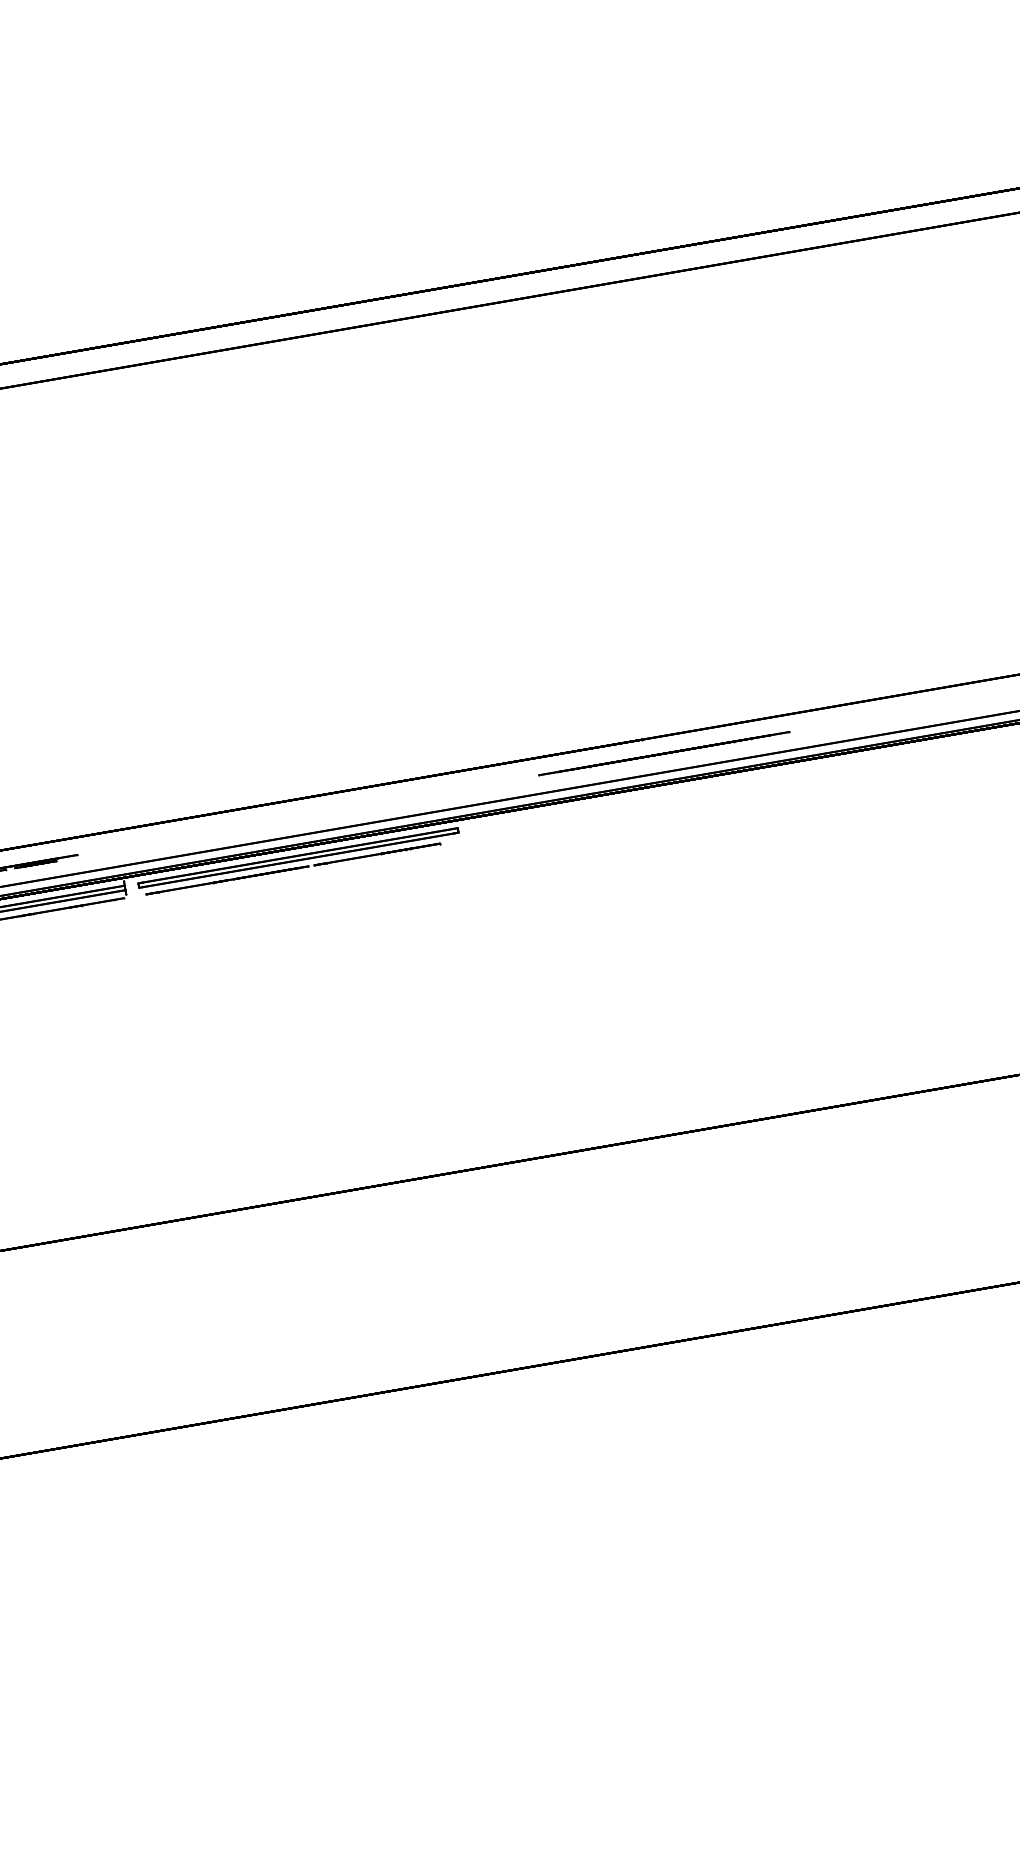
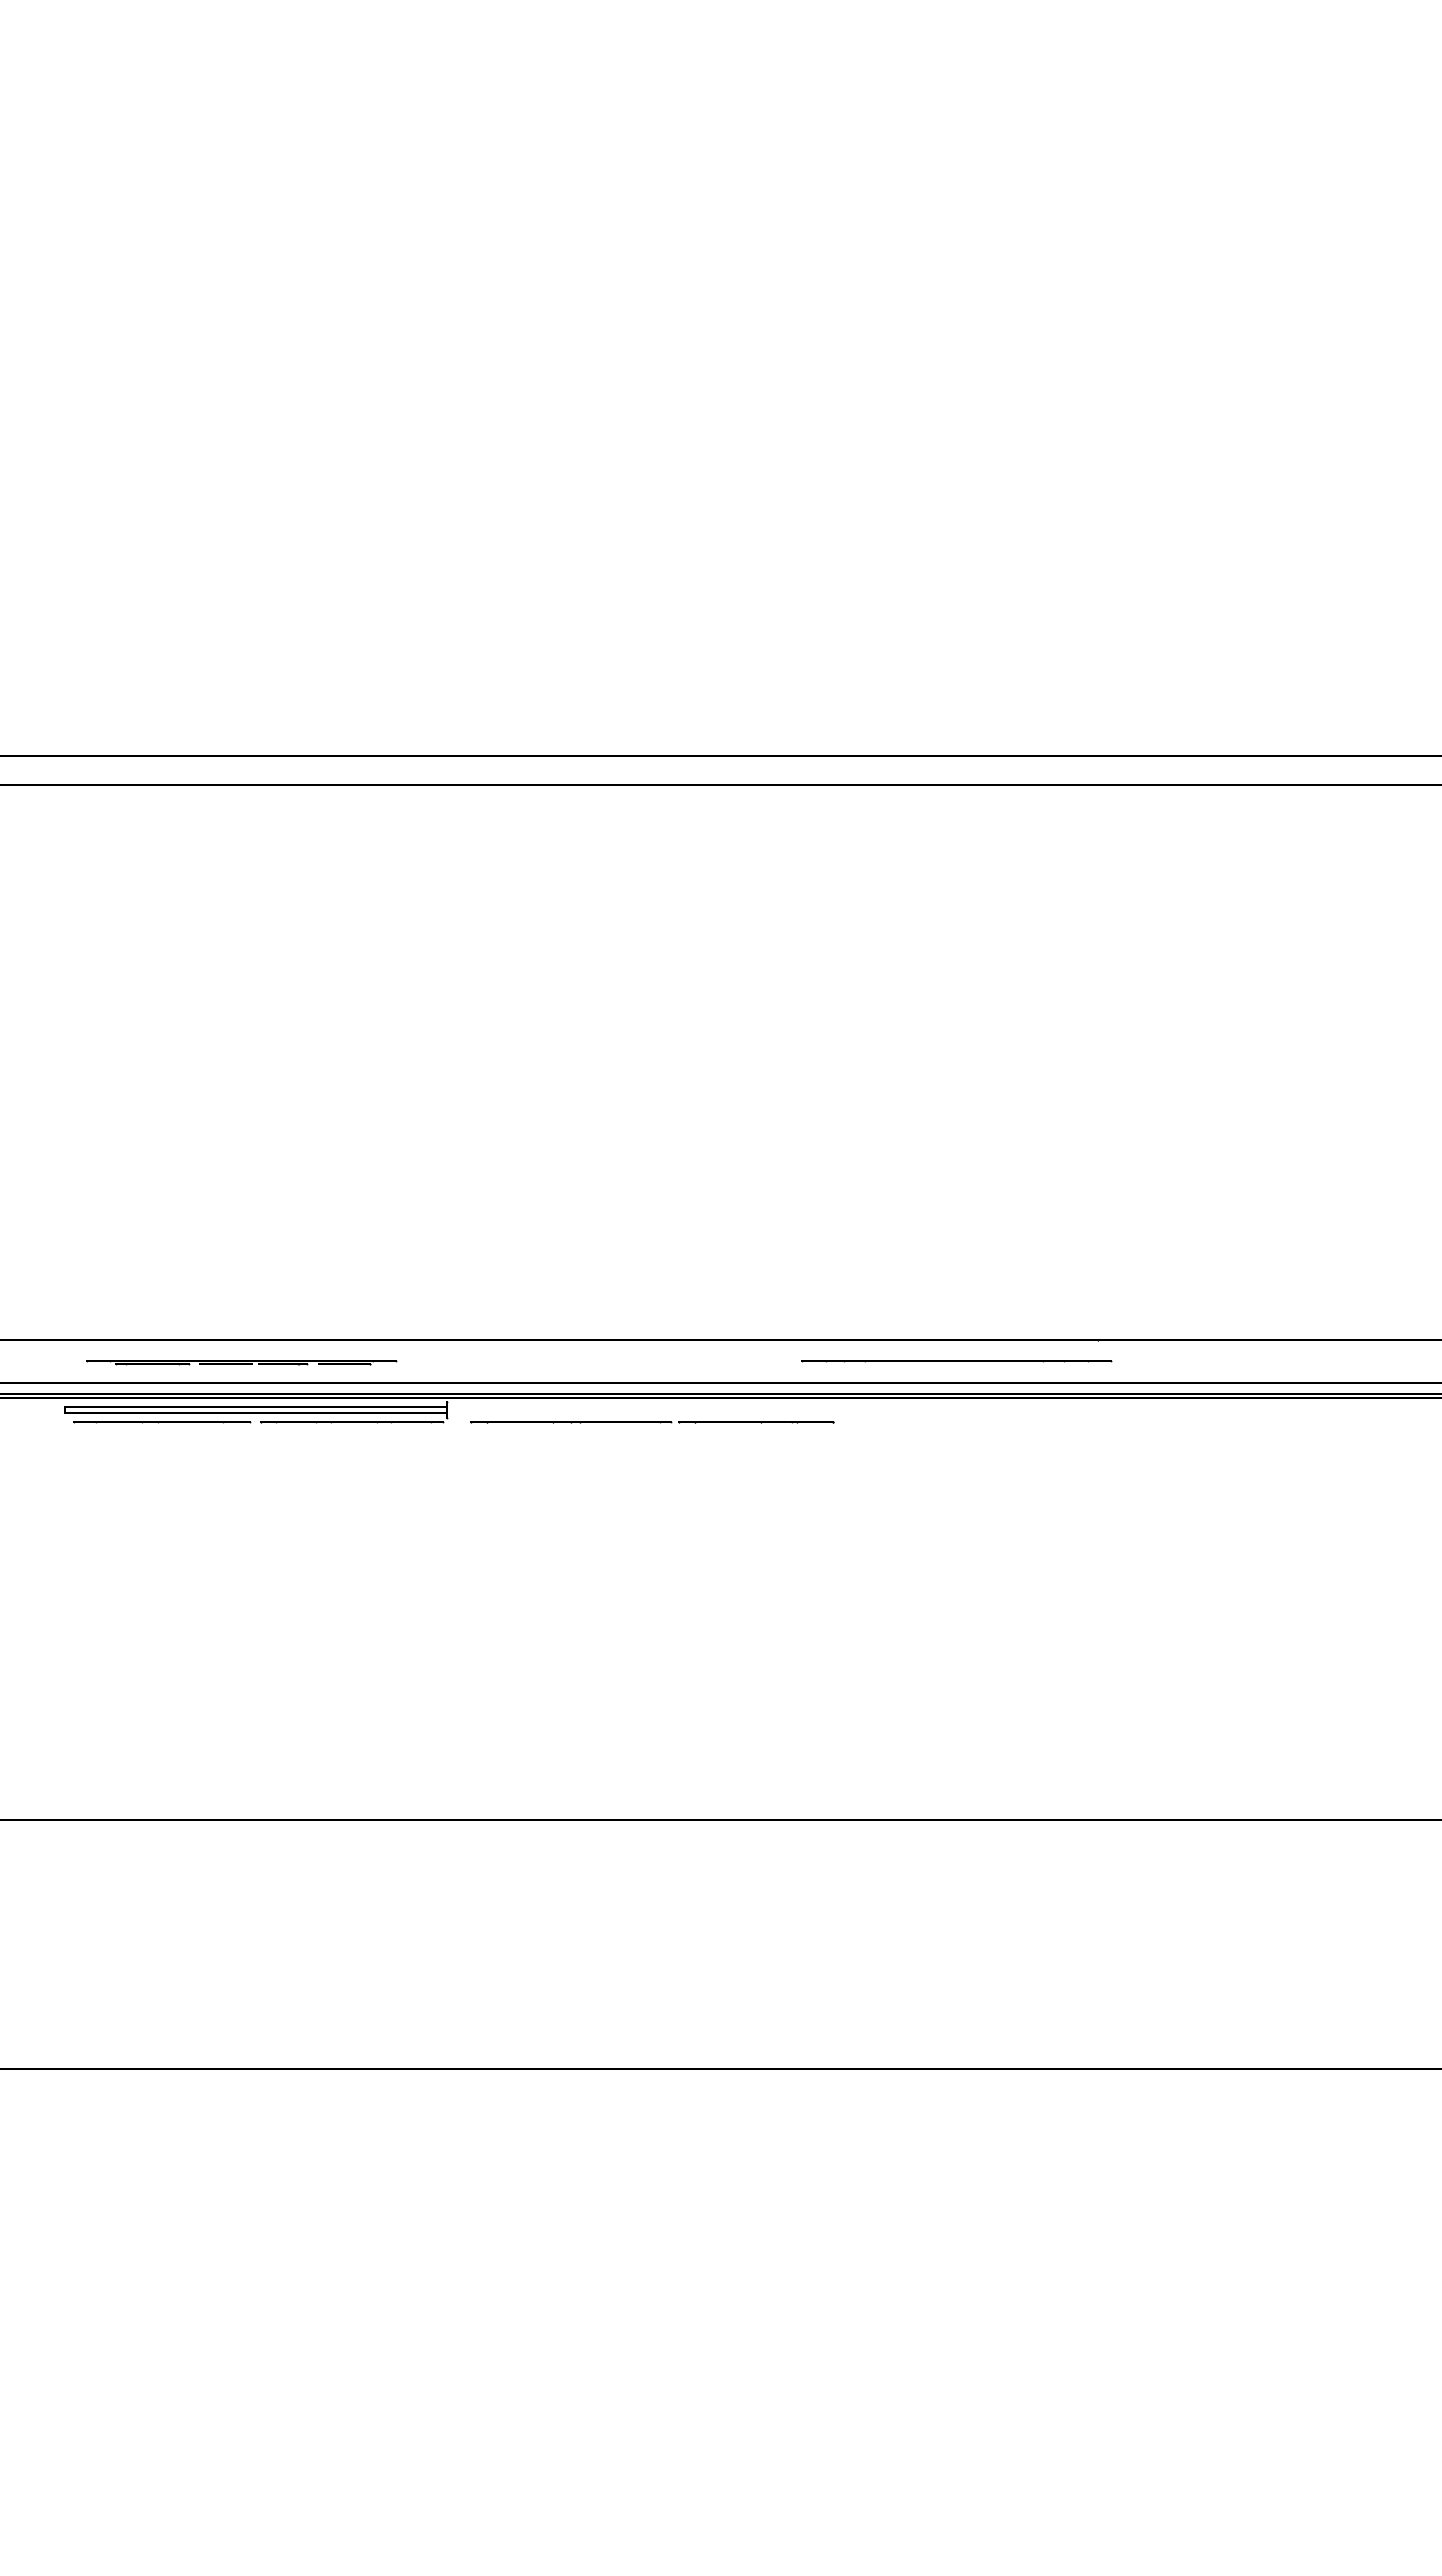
line: (664, 754) -> (956, 1361), moved
part: (298, 857) -> (661, 1409), removed

